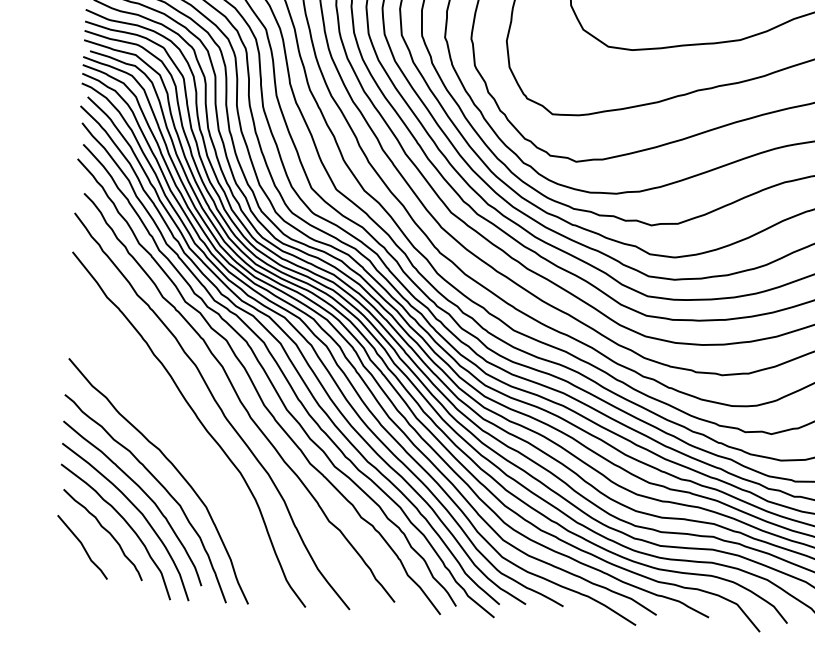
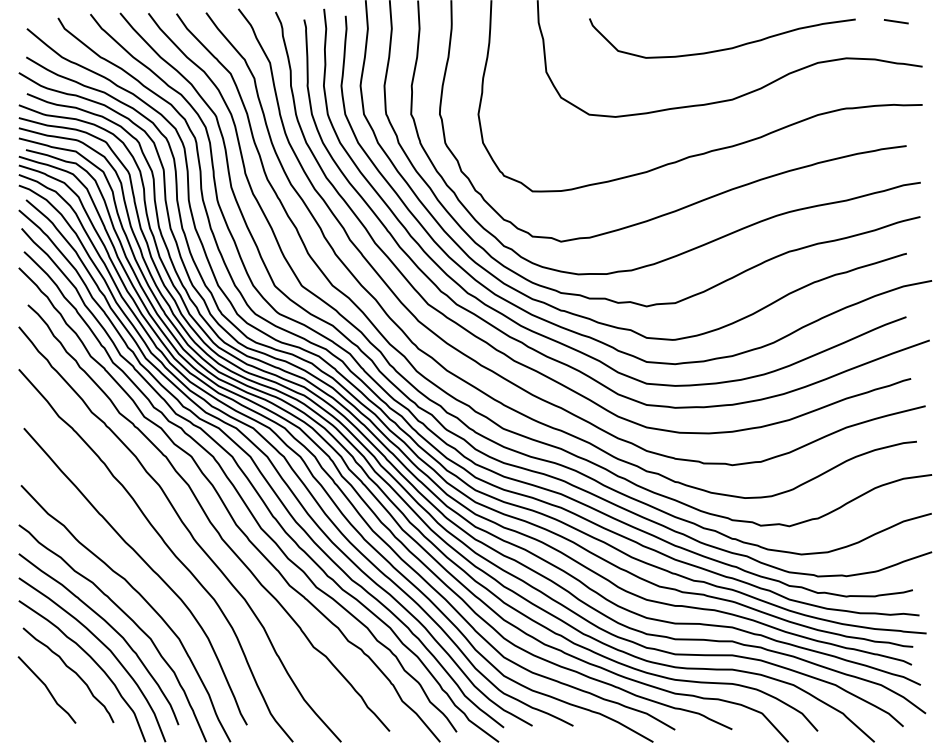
curve: (181, 440) -> (148, 567), added

